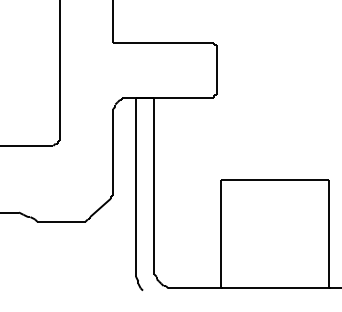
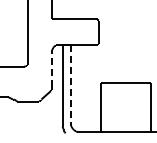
line: (112, 149) -> (51, 68), solid -> dashed
line: (153, 184) -> (70, 84), solid -> dashed

